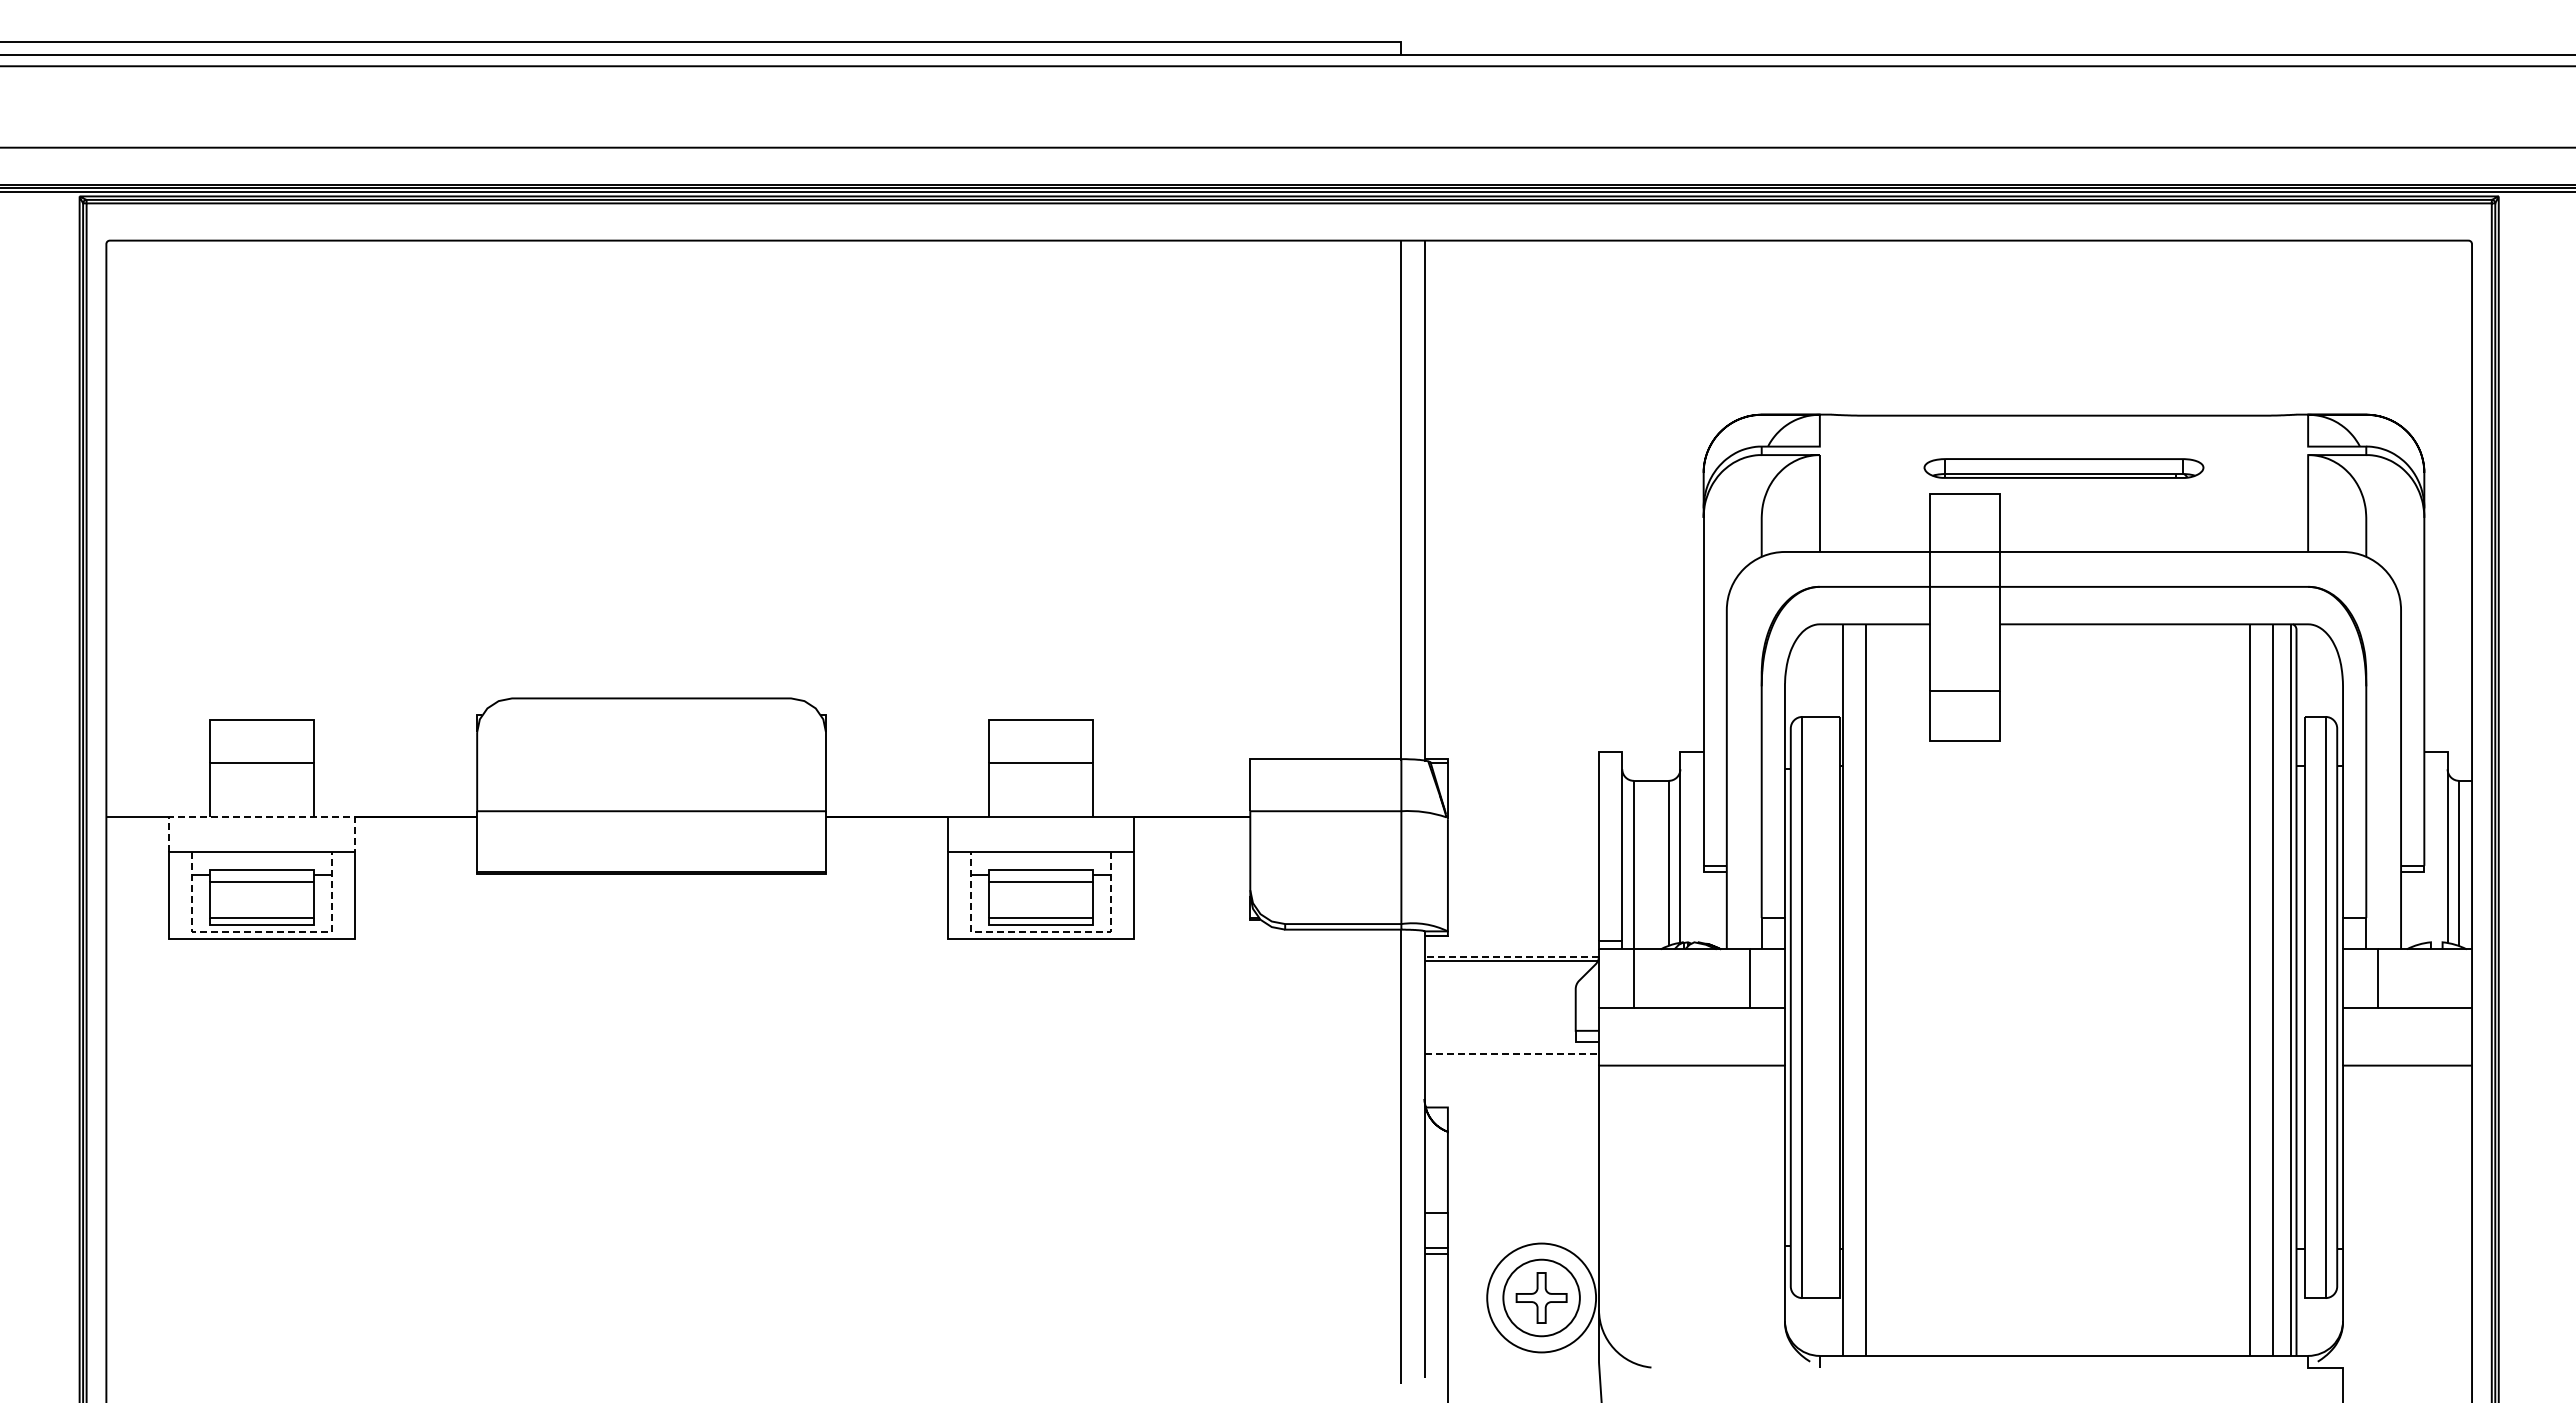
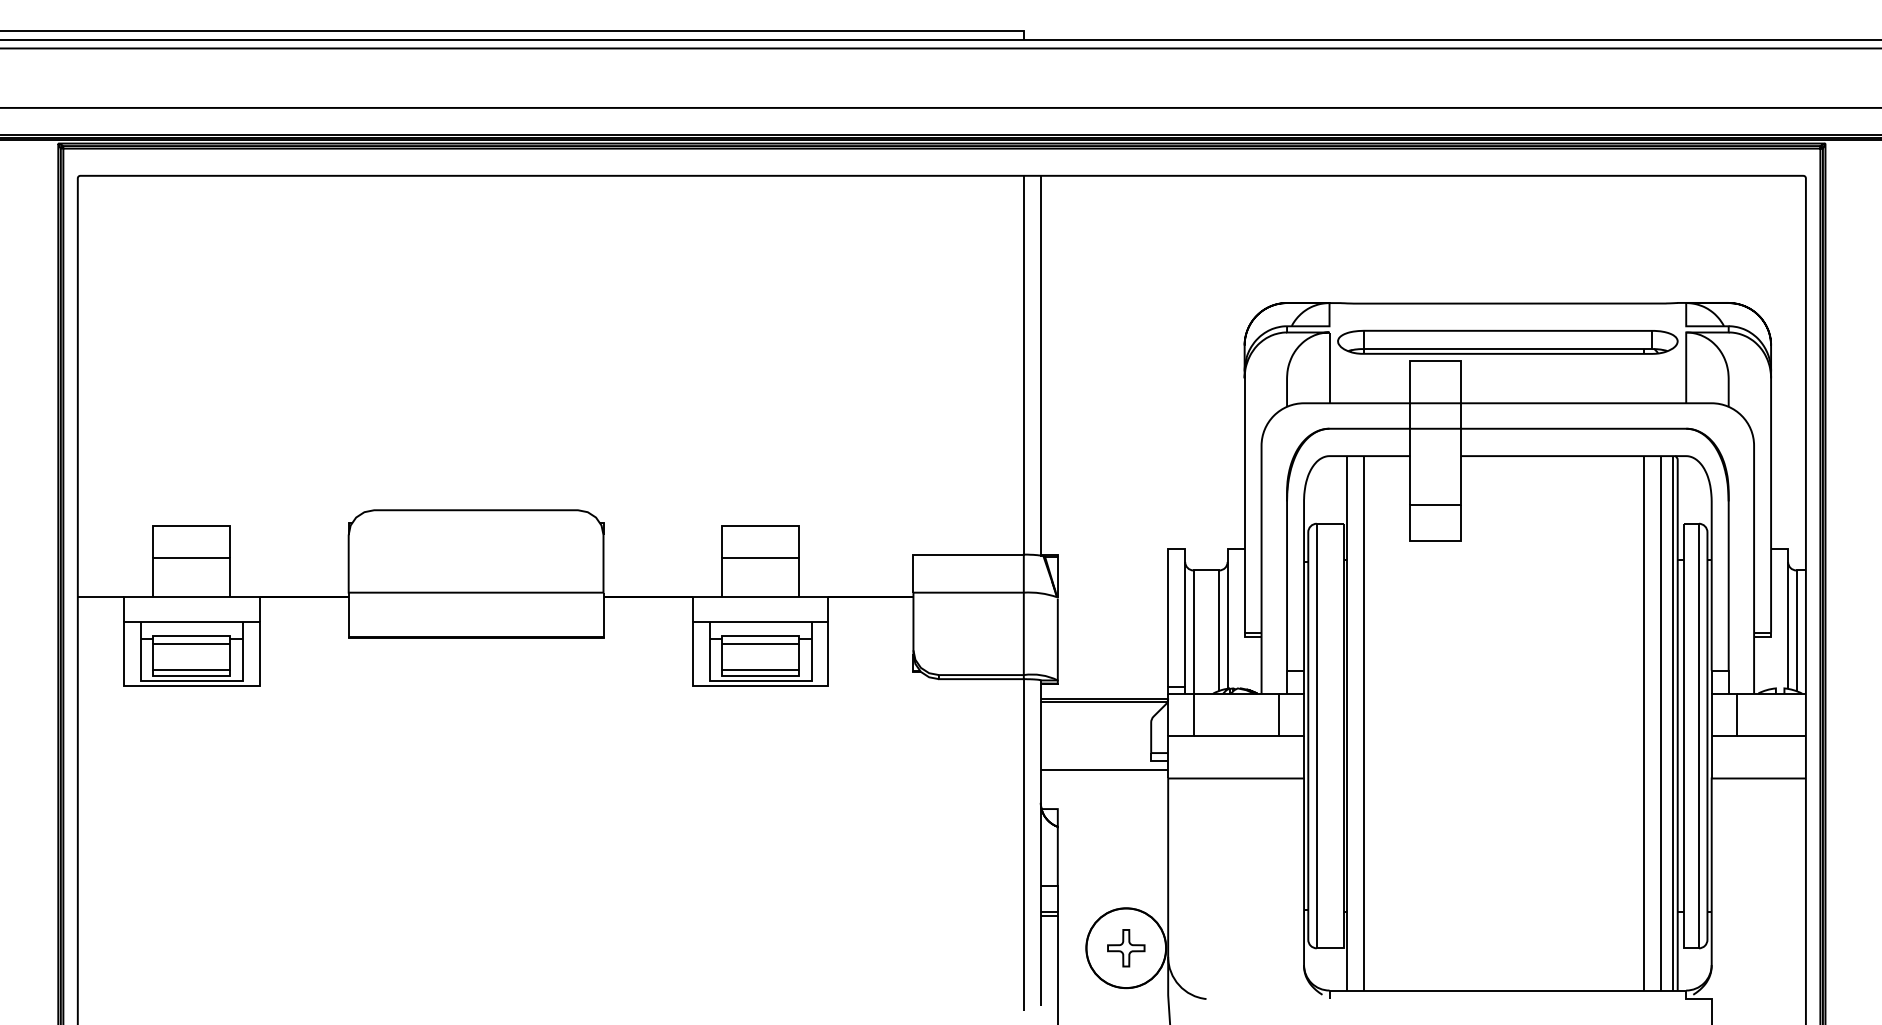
part: (2063, 468) -> (1507, 342), size x1.67
line: (262, 816) -> (191, 596), dashed -> solid
line: (262, 932) -> (191, 681), dashed -> solid
line: (1040, 932) -> (760, 681), dashed -> solid
line: (1511, 956) -> (1104, 698), dashed -> solid
line: (1512, 1053) -> (1104, 769), dashed -> solid
circle: (1541, 1297) -> (1126, 947), size x1.43

